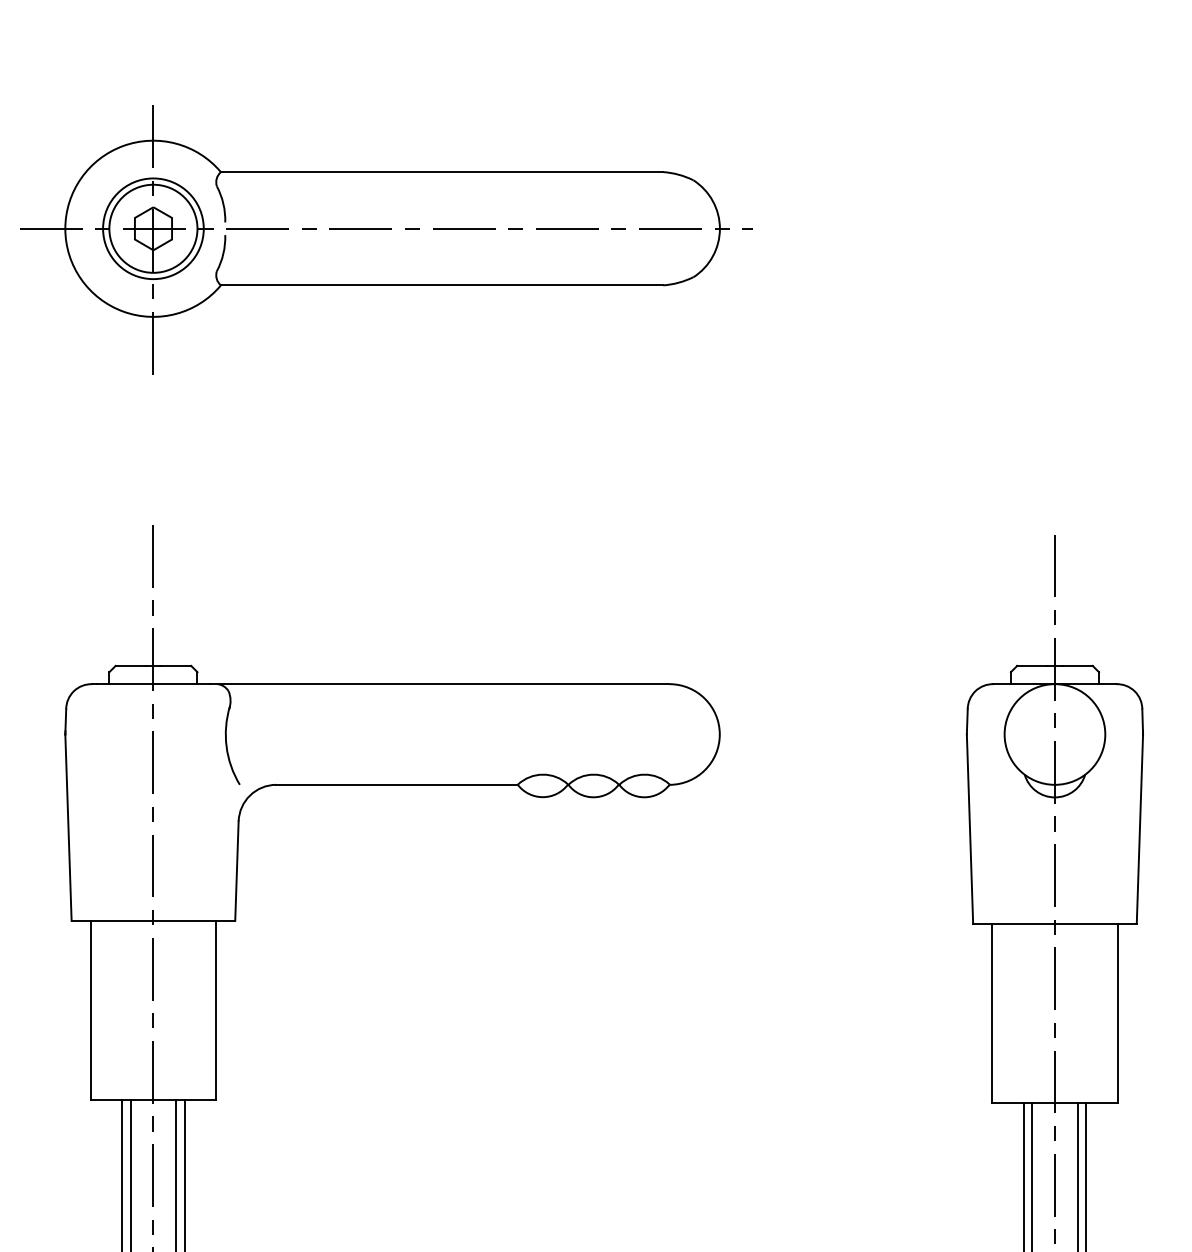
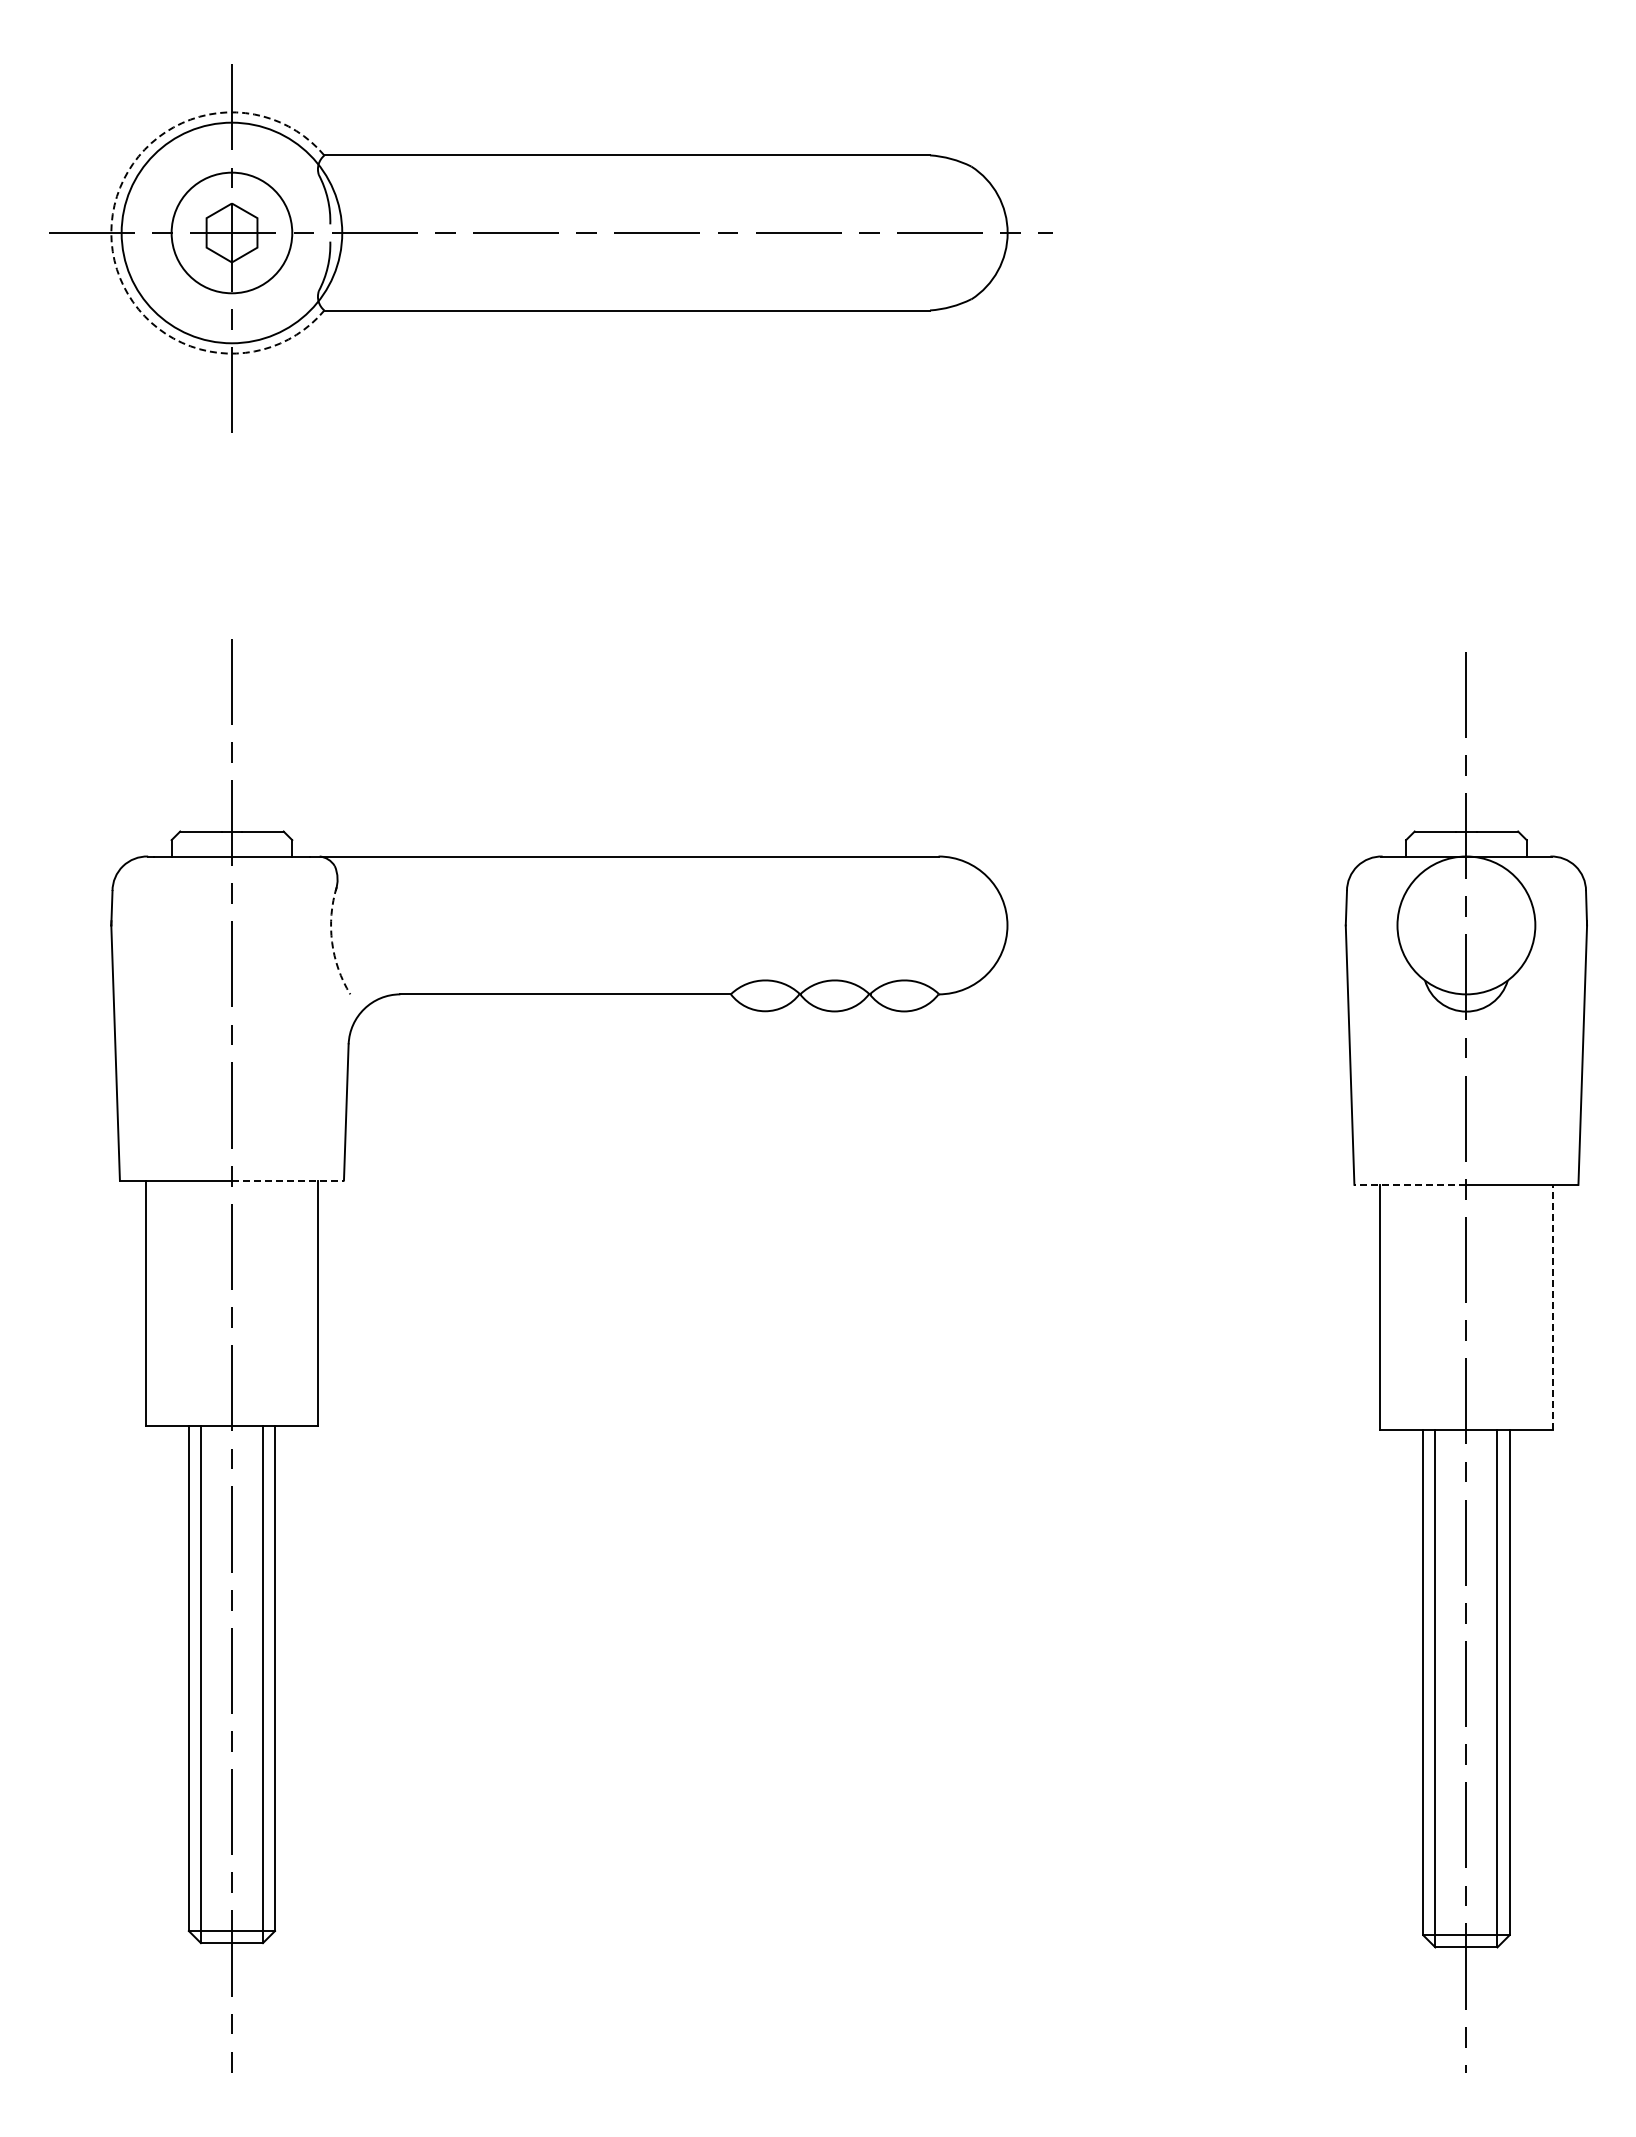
circle: (153, 228) -> (231, 232), size x1.6
arc: (65, 229) -> (111, 233), solid -> dashed
arc: (226, 746) -> (332, 942), solid -> dashed
line: (194, 920) -> (288, 1180), solid -> dashed
line: (1013, 923) -> (1409, 1184), solid -> dashed
line: (1117, 1013) -> (1552, 1307), solid -> dashed

